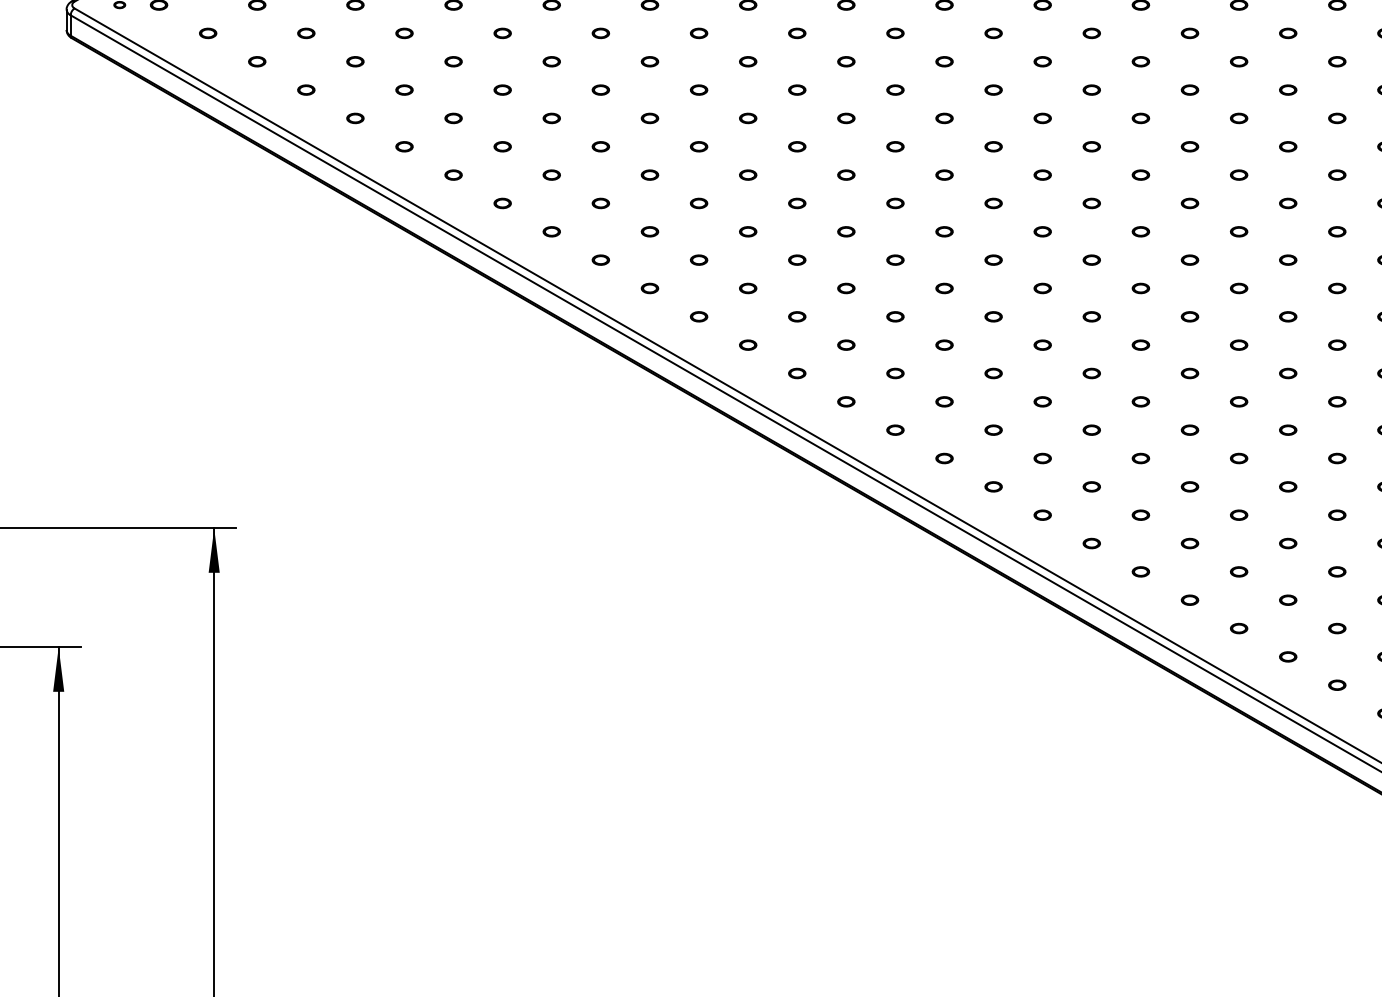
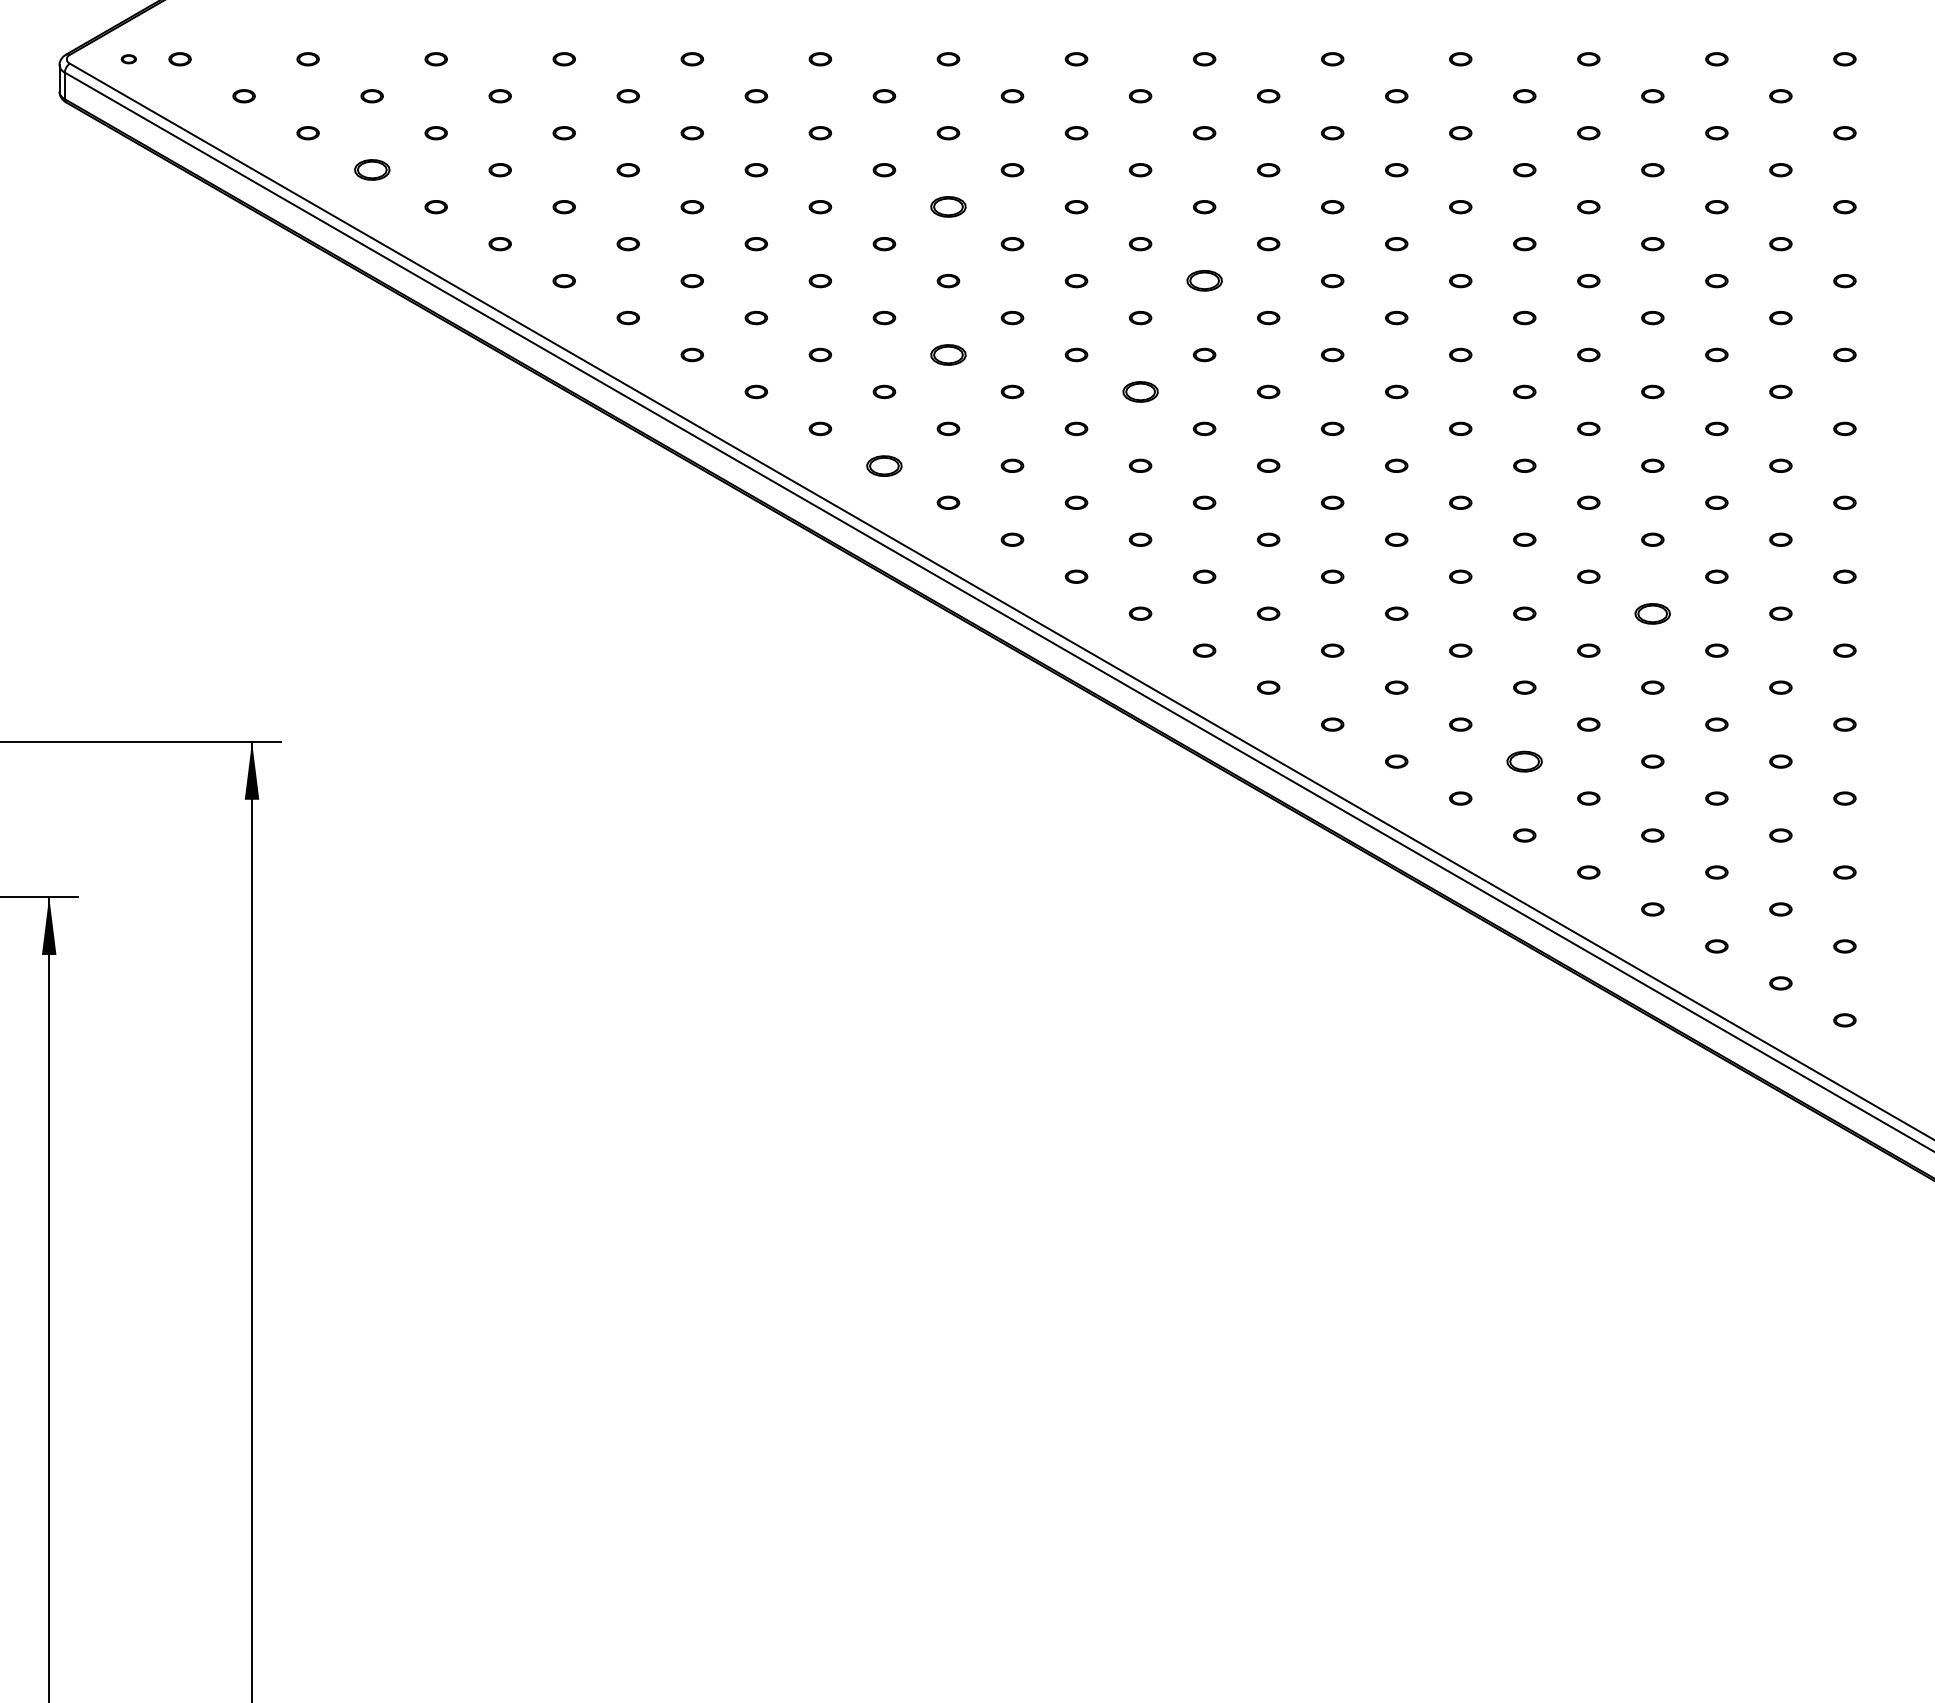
part: (305, 90) -> (371, 170), size x1.6
part: (748, 118) -> (948, 207), size x1.6
part: (944, 175) -> (1204, 281), size x1.6
part: (748, 231) -> (948, 354), size x1.6
part: (895, 259) -> (1140, 391), size x1.6
part: (699, 316) -> (884, 465), size x1.6
part: (1287, 430) -> (1652, 613), size x1.6
part: (1189, 543) -> (1524, 761), size x1.6

